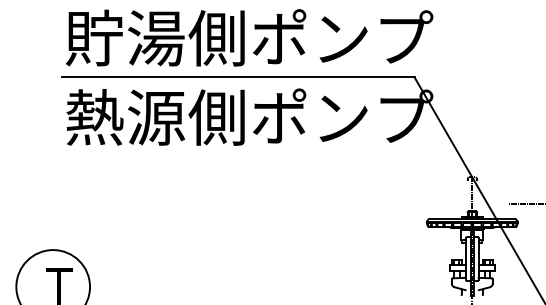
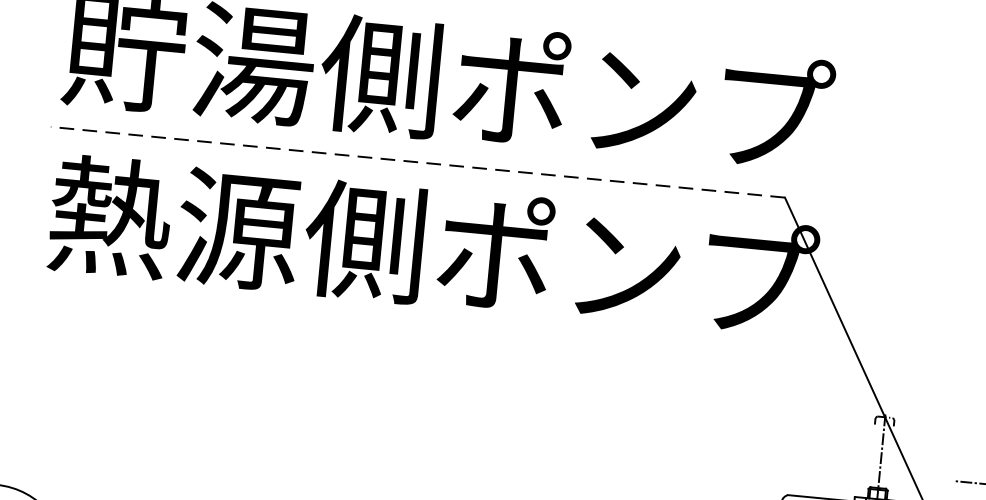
line: (238, 77) -> (417, 162), solid -> dashed

